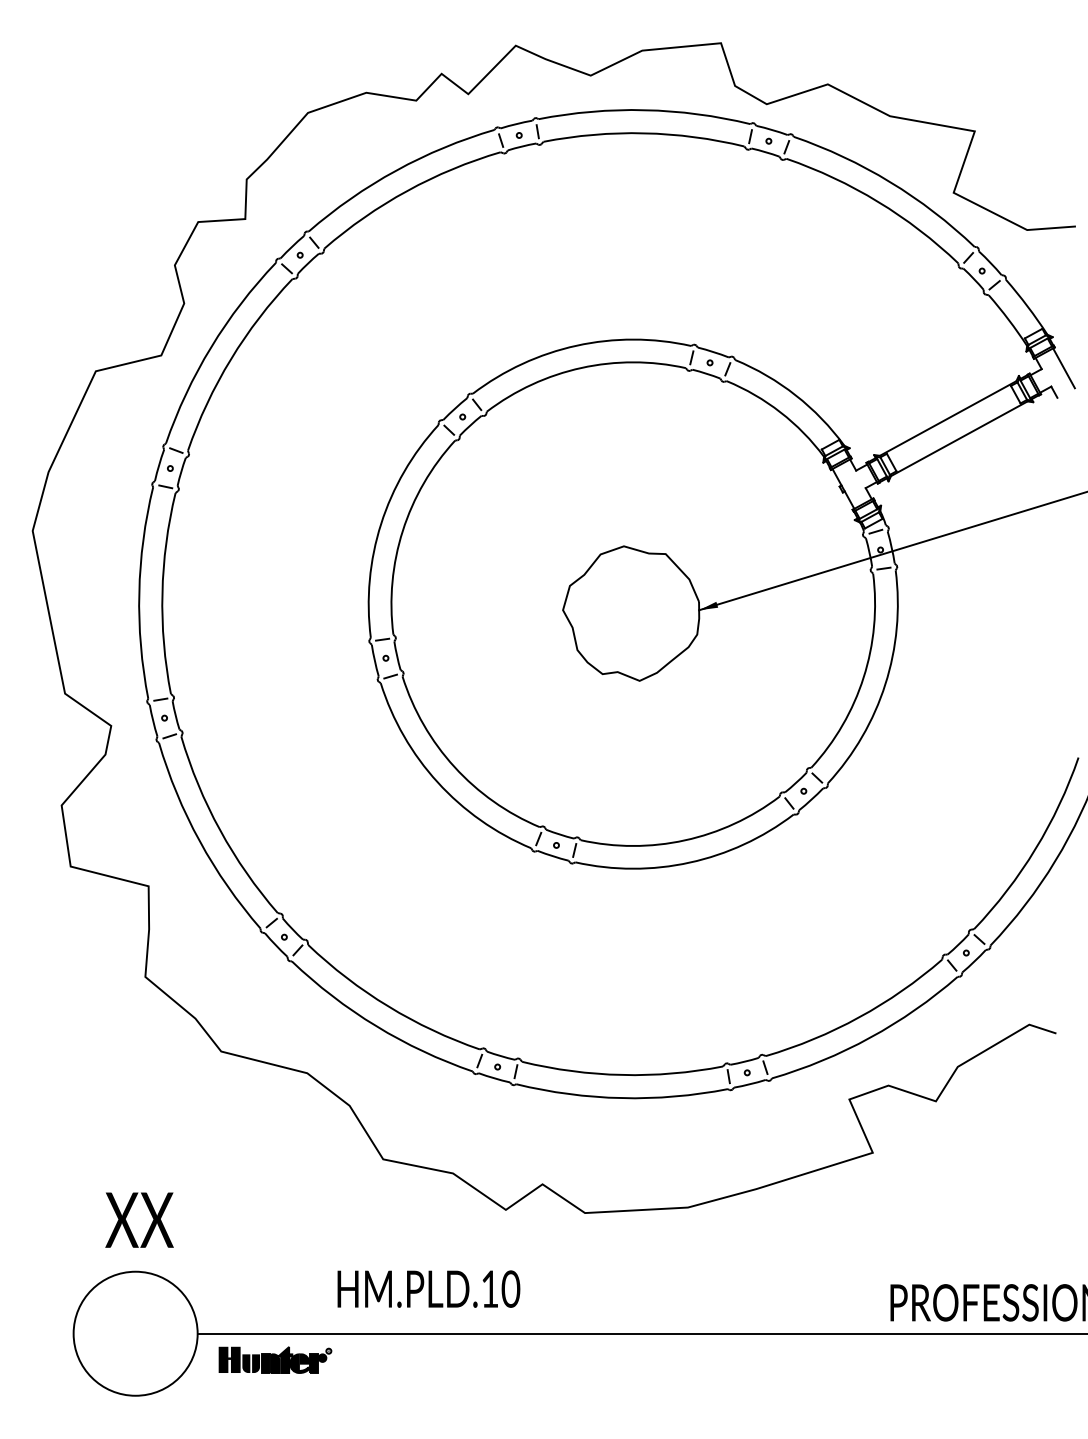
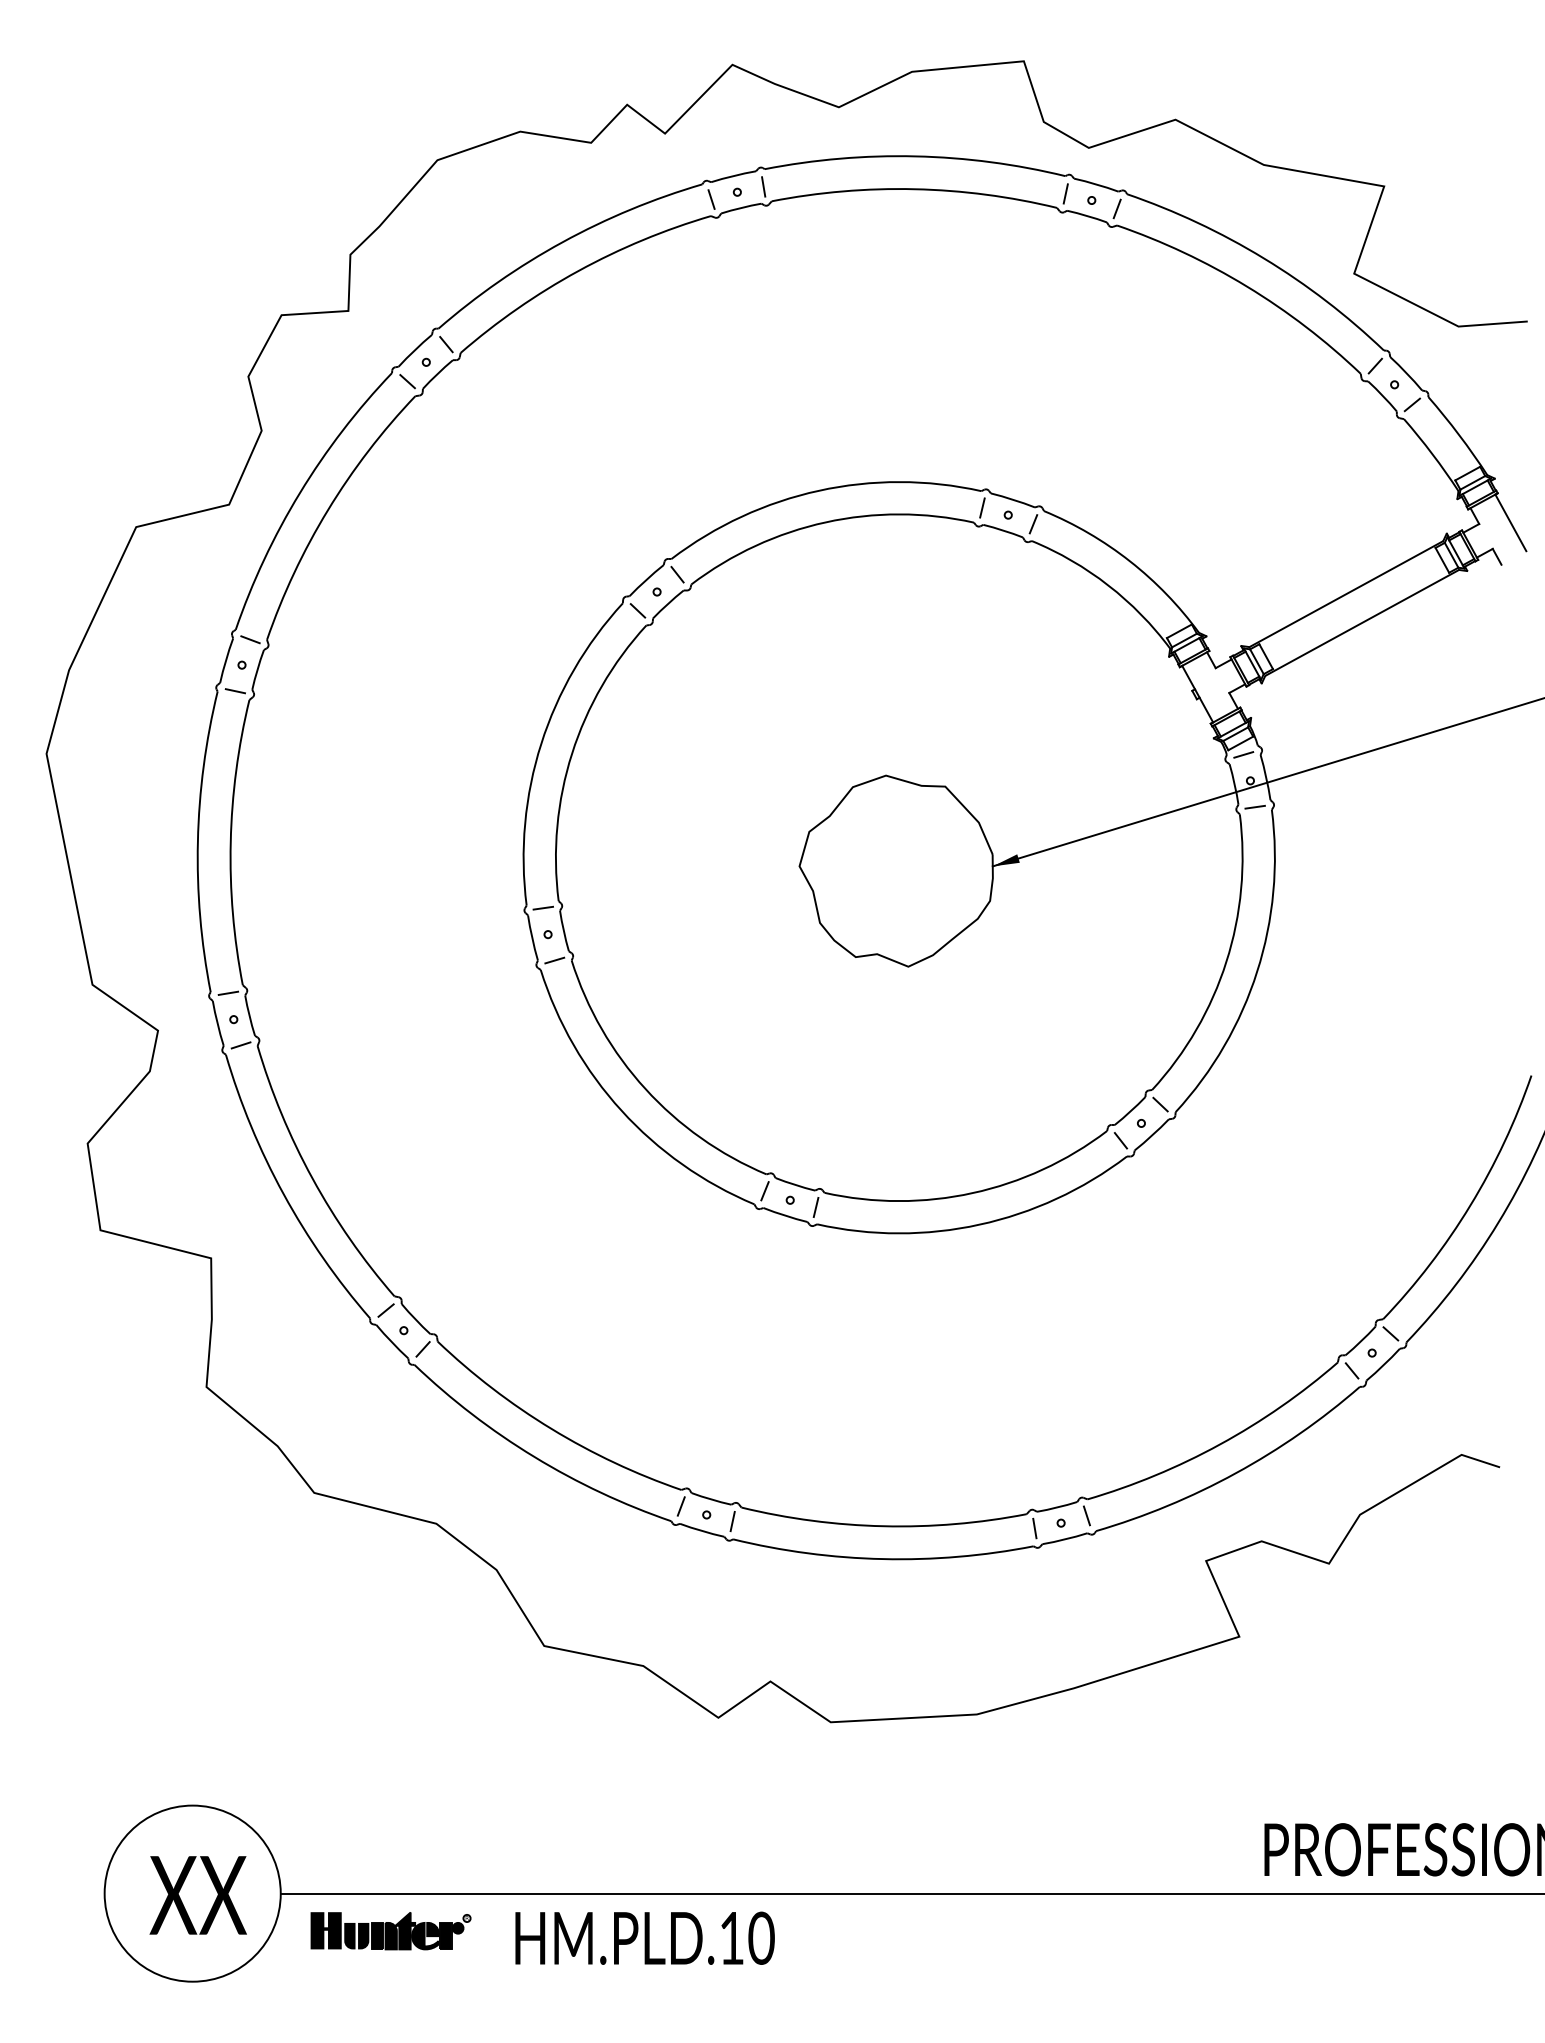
text: (139, 1220) -> (197, 1895), moved
text: (428, 1288) -> (644, 1937), moved

